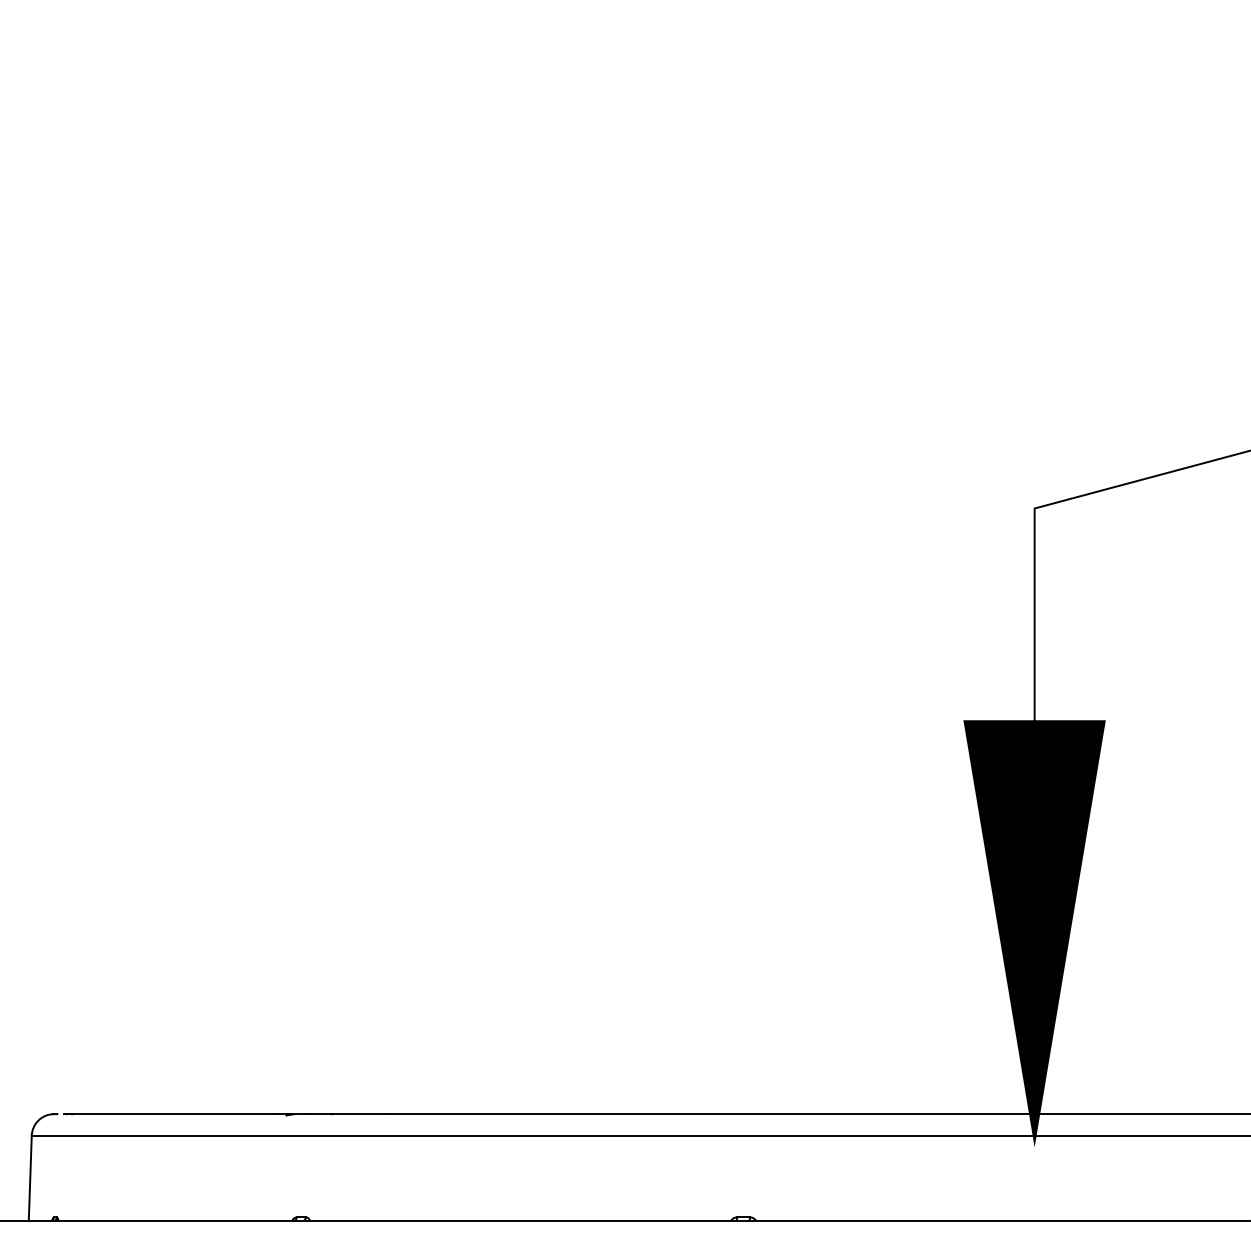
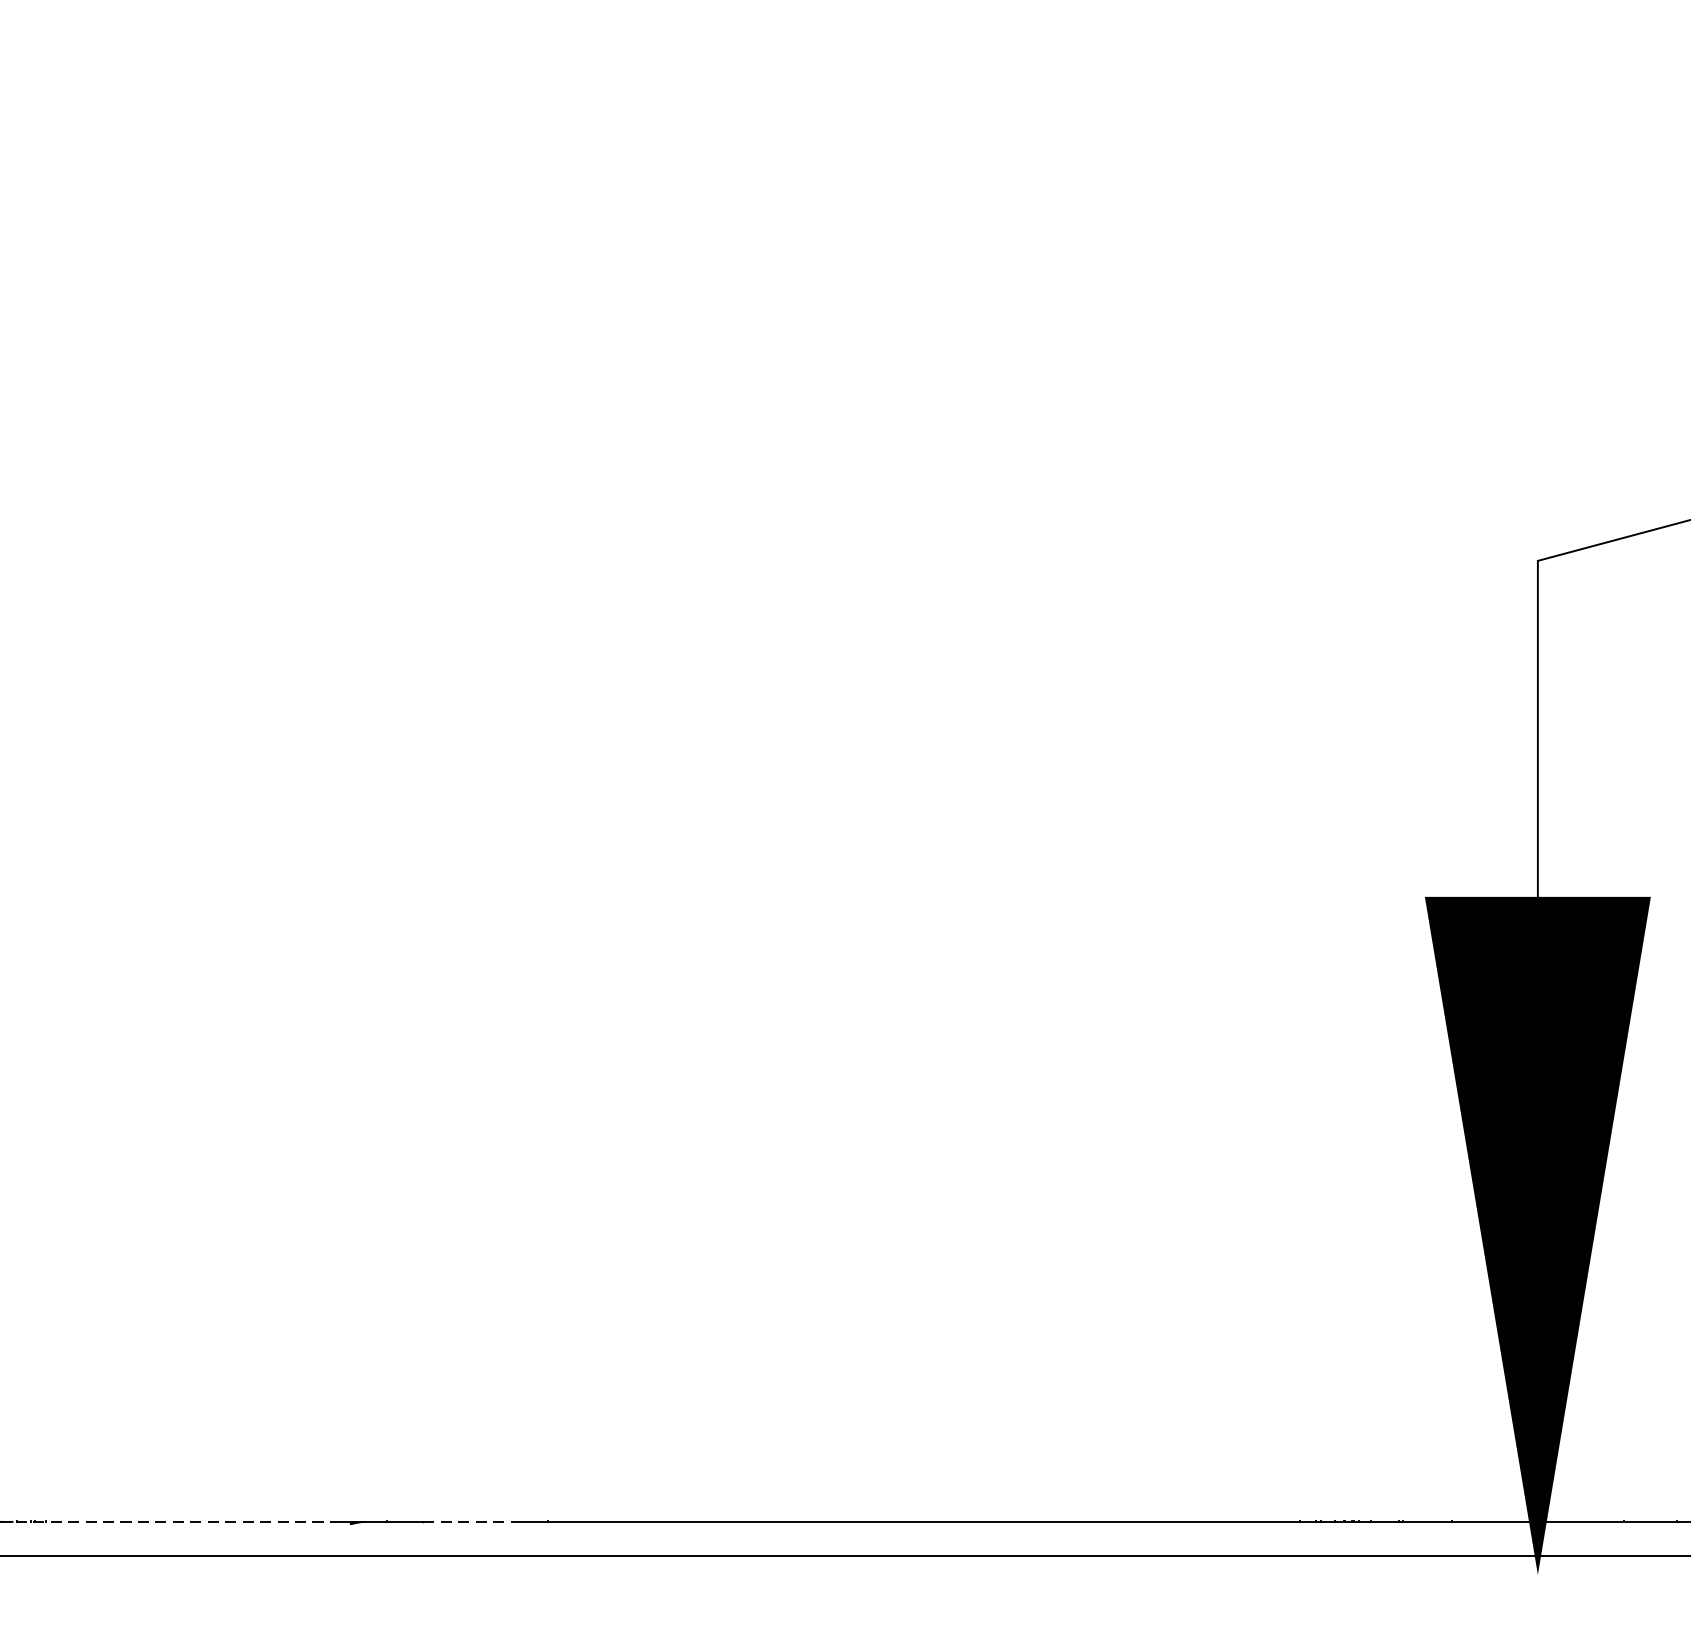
line: (176, 1114) -> (176, 1522), solid -> dashed
line: (361, 1114) -> (469, 1522), solid -> dashed

